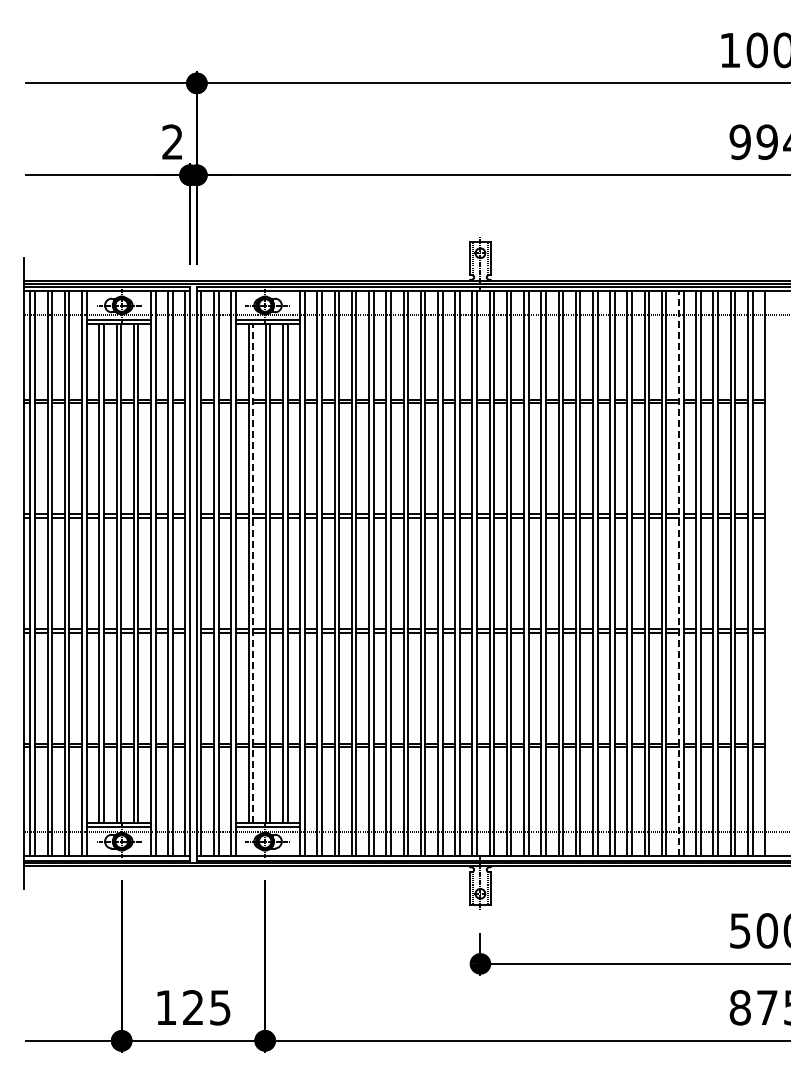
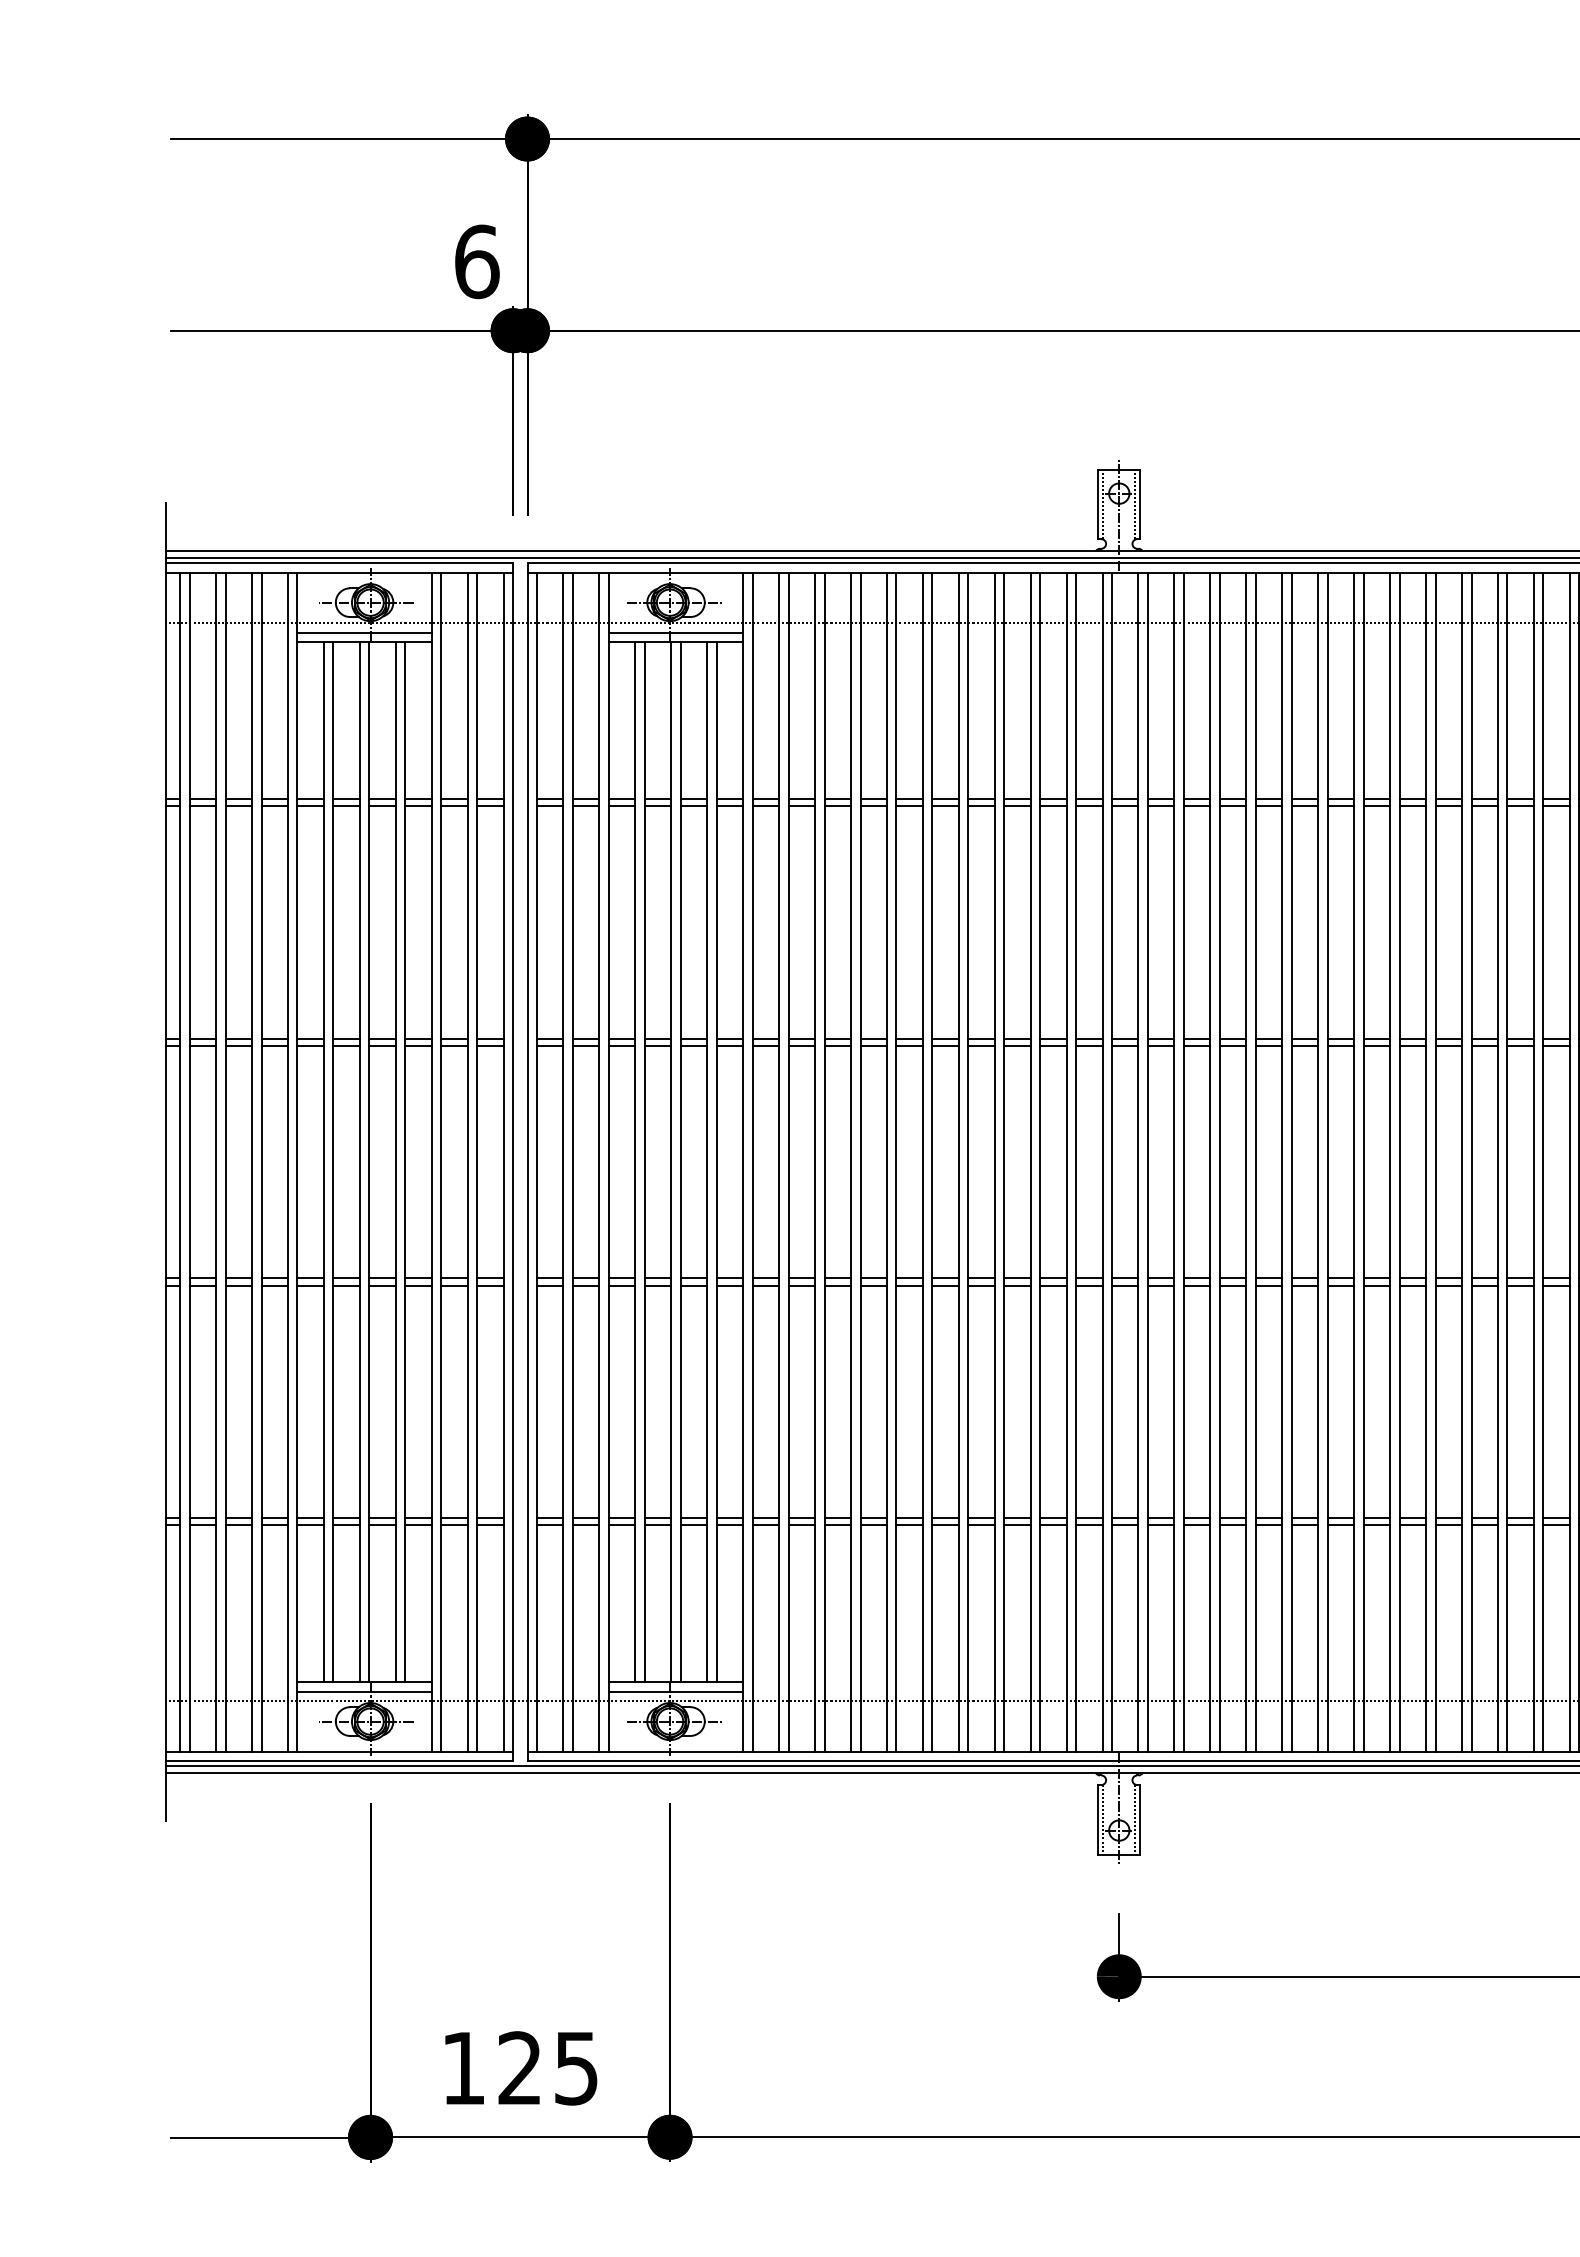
text: (172, 141) -> (476, 260), 2 -> 6
line: (253, 573) -> (645, 1161), dashed -> solid
line: (679, 573) -> (1534, 1161), dashed -> solid

